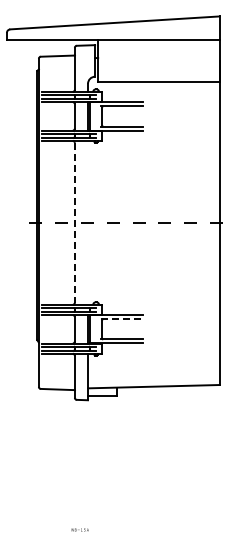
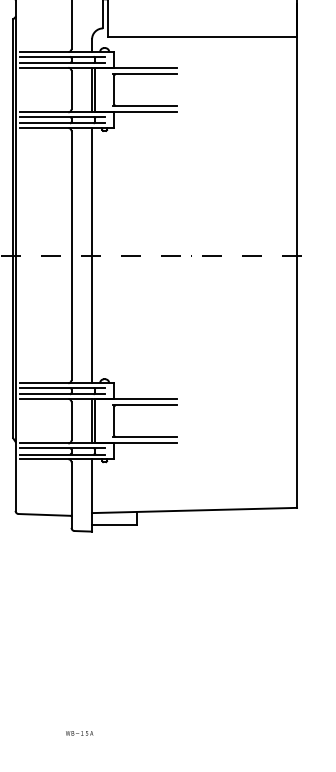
line: (74, 222) -> (71, 255), dashed -> solid
line: (88, 222) -> (92, 255), added
line: (122, 319) -> (145, 406), dashed -> solid

